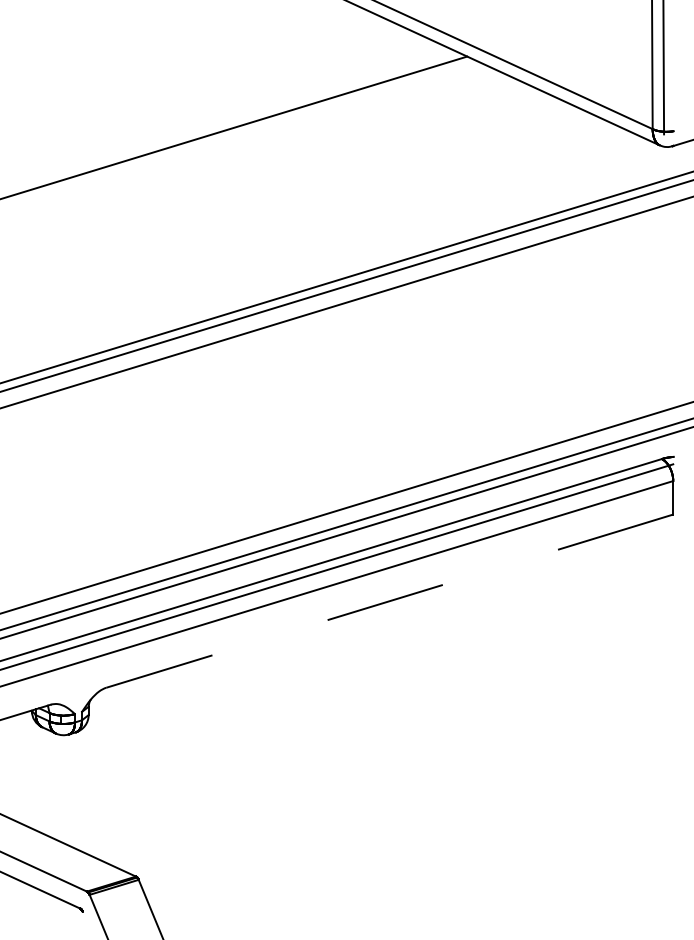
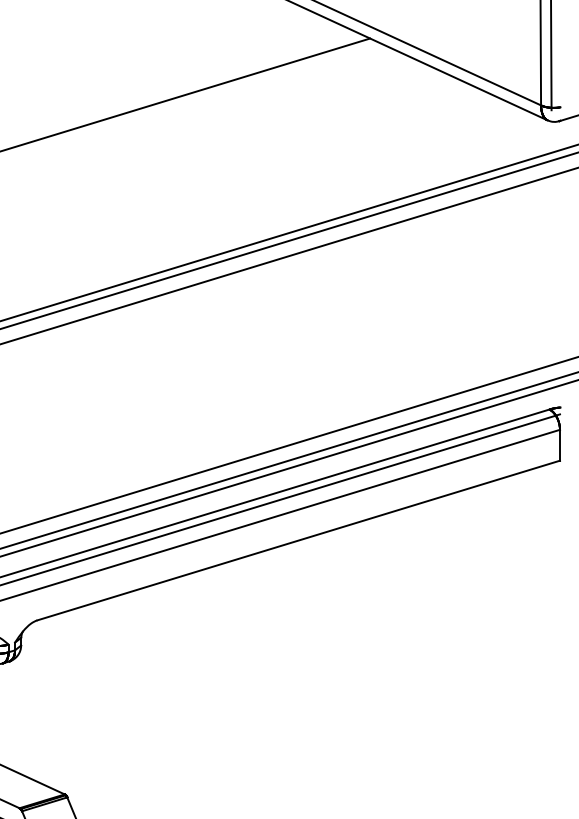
line: (389, 601) -> (298, 540), dashed -> solid

